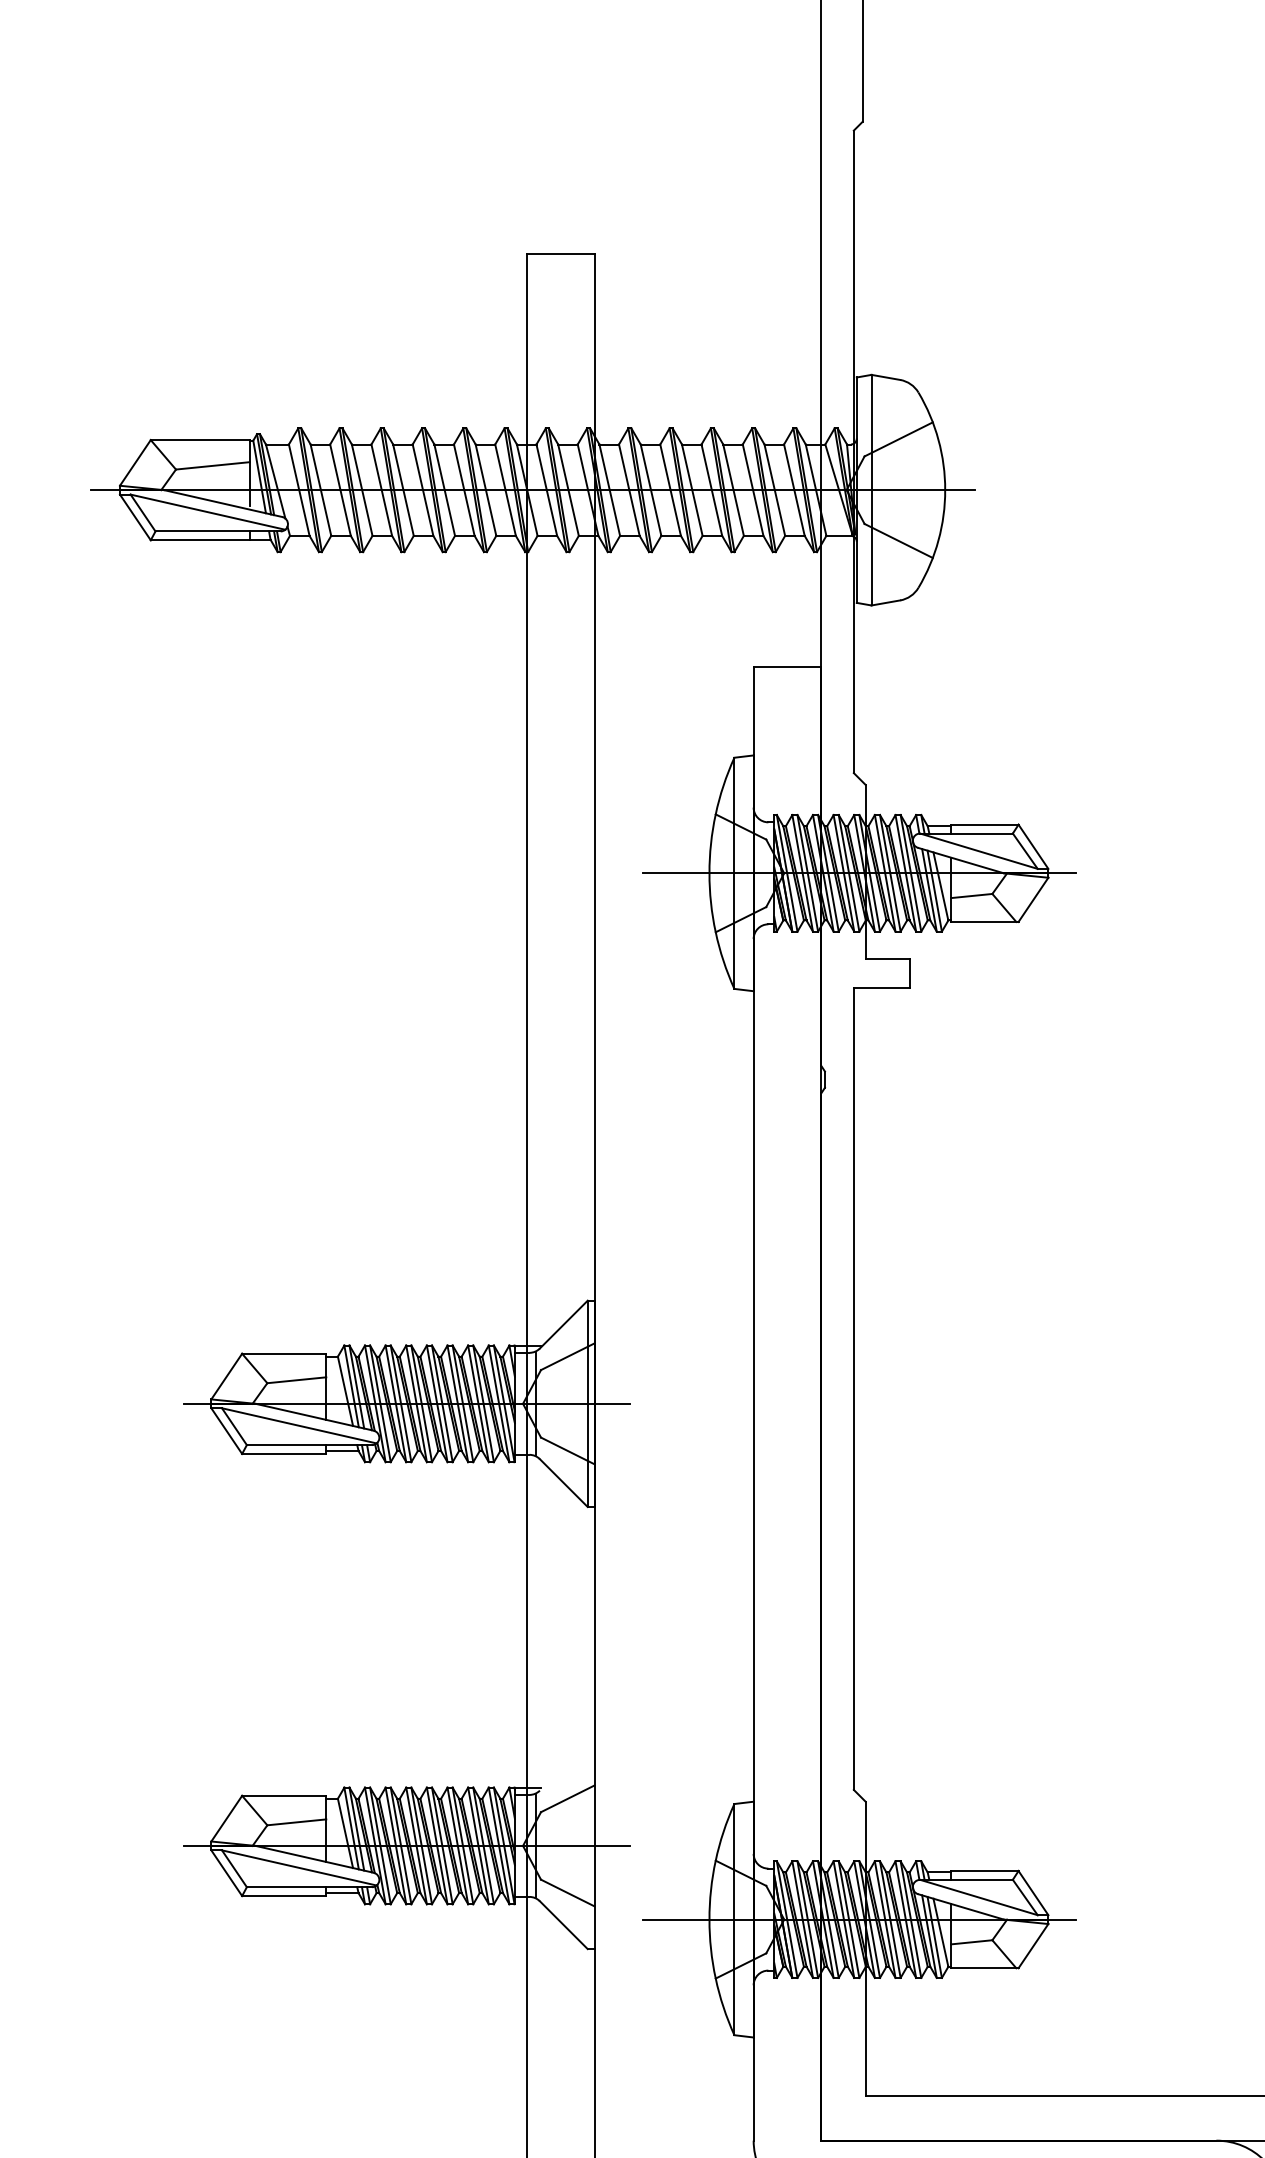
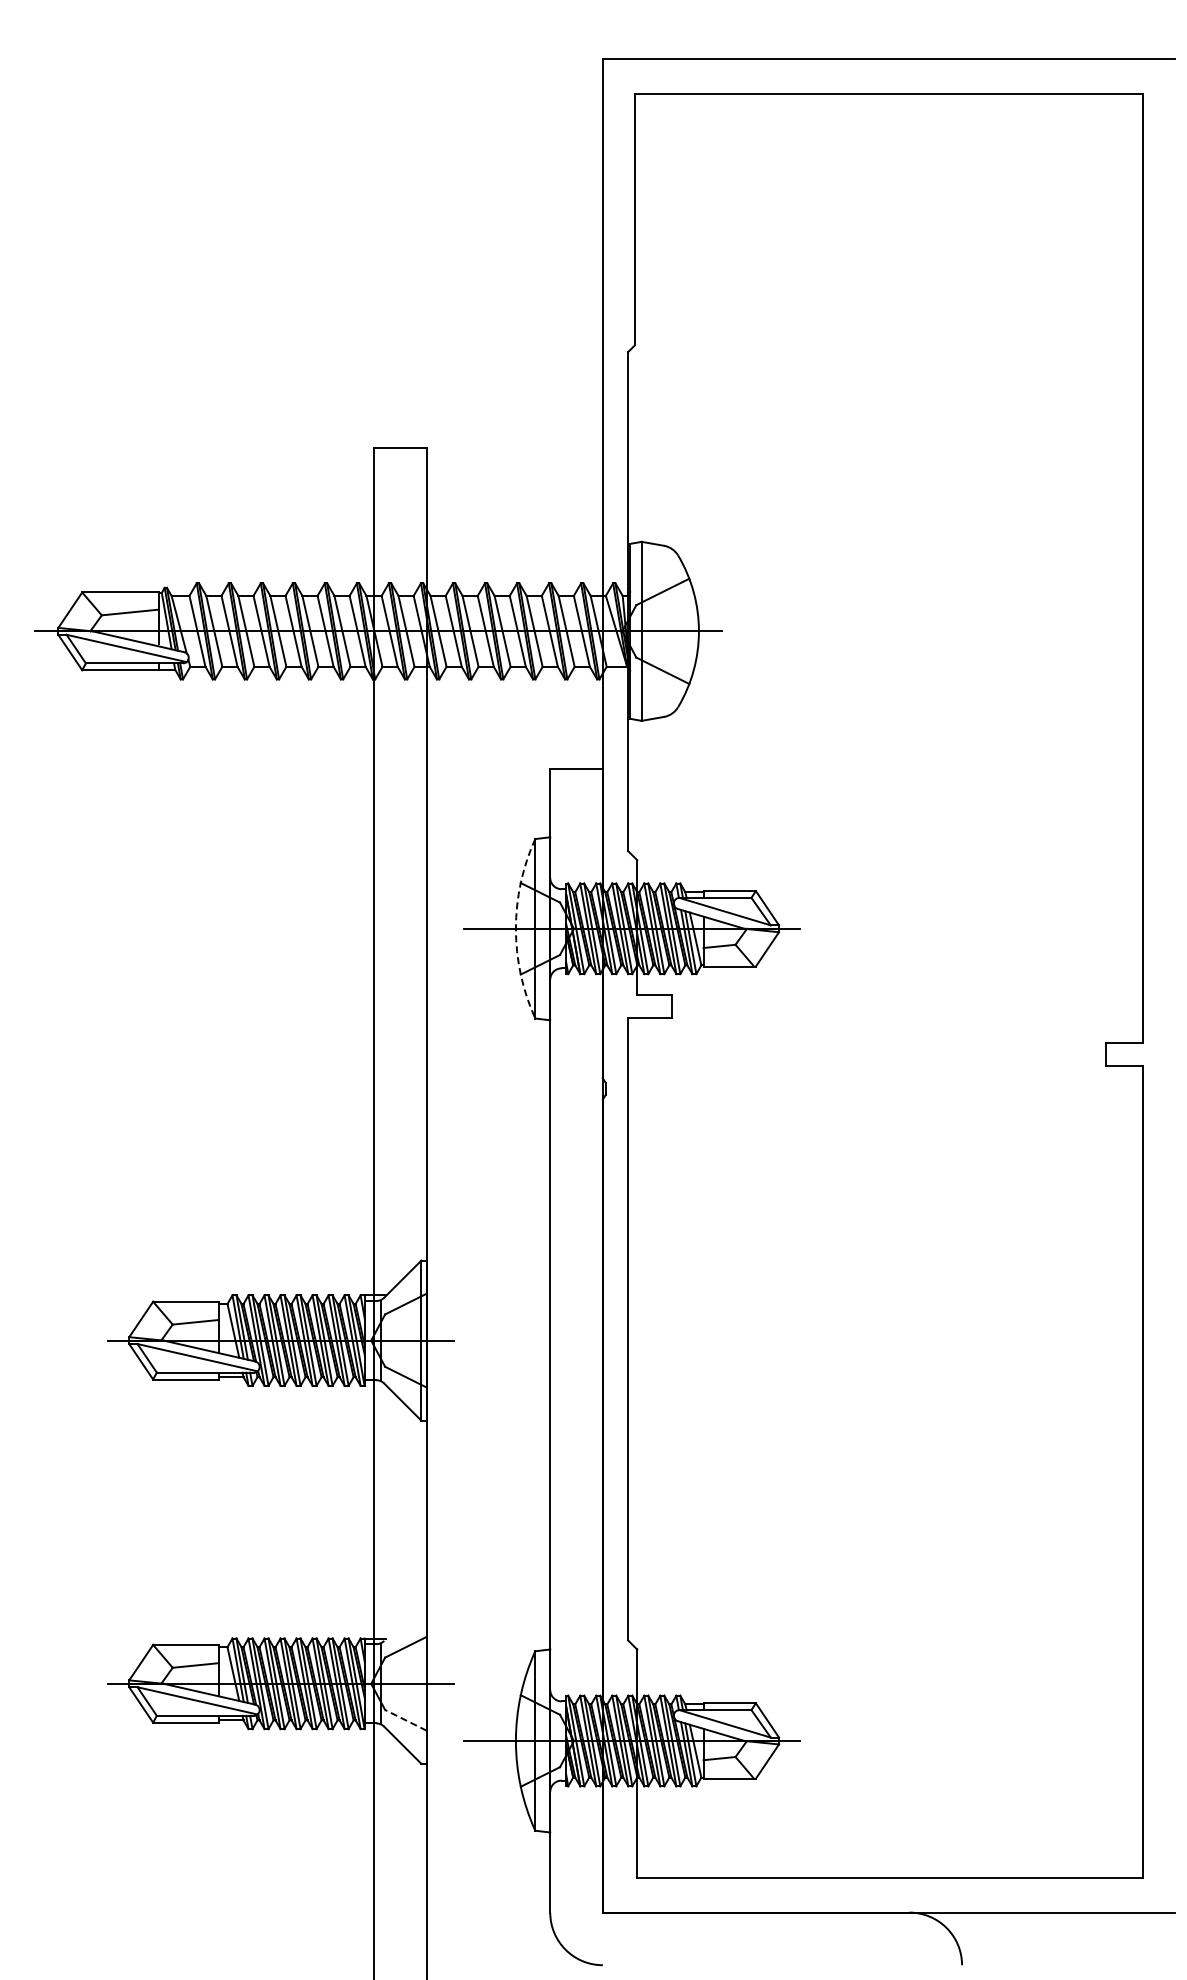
arc: (708, 872) -> (515, 928), solid -> dashed
line: (567, 1893) -> (405, 1720), solid -> dashed

